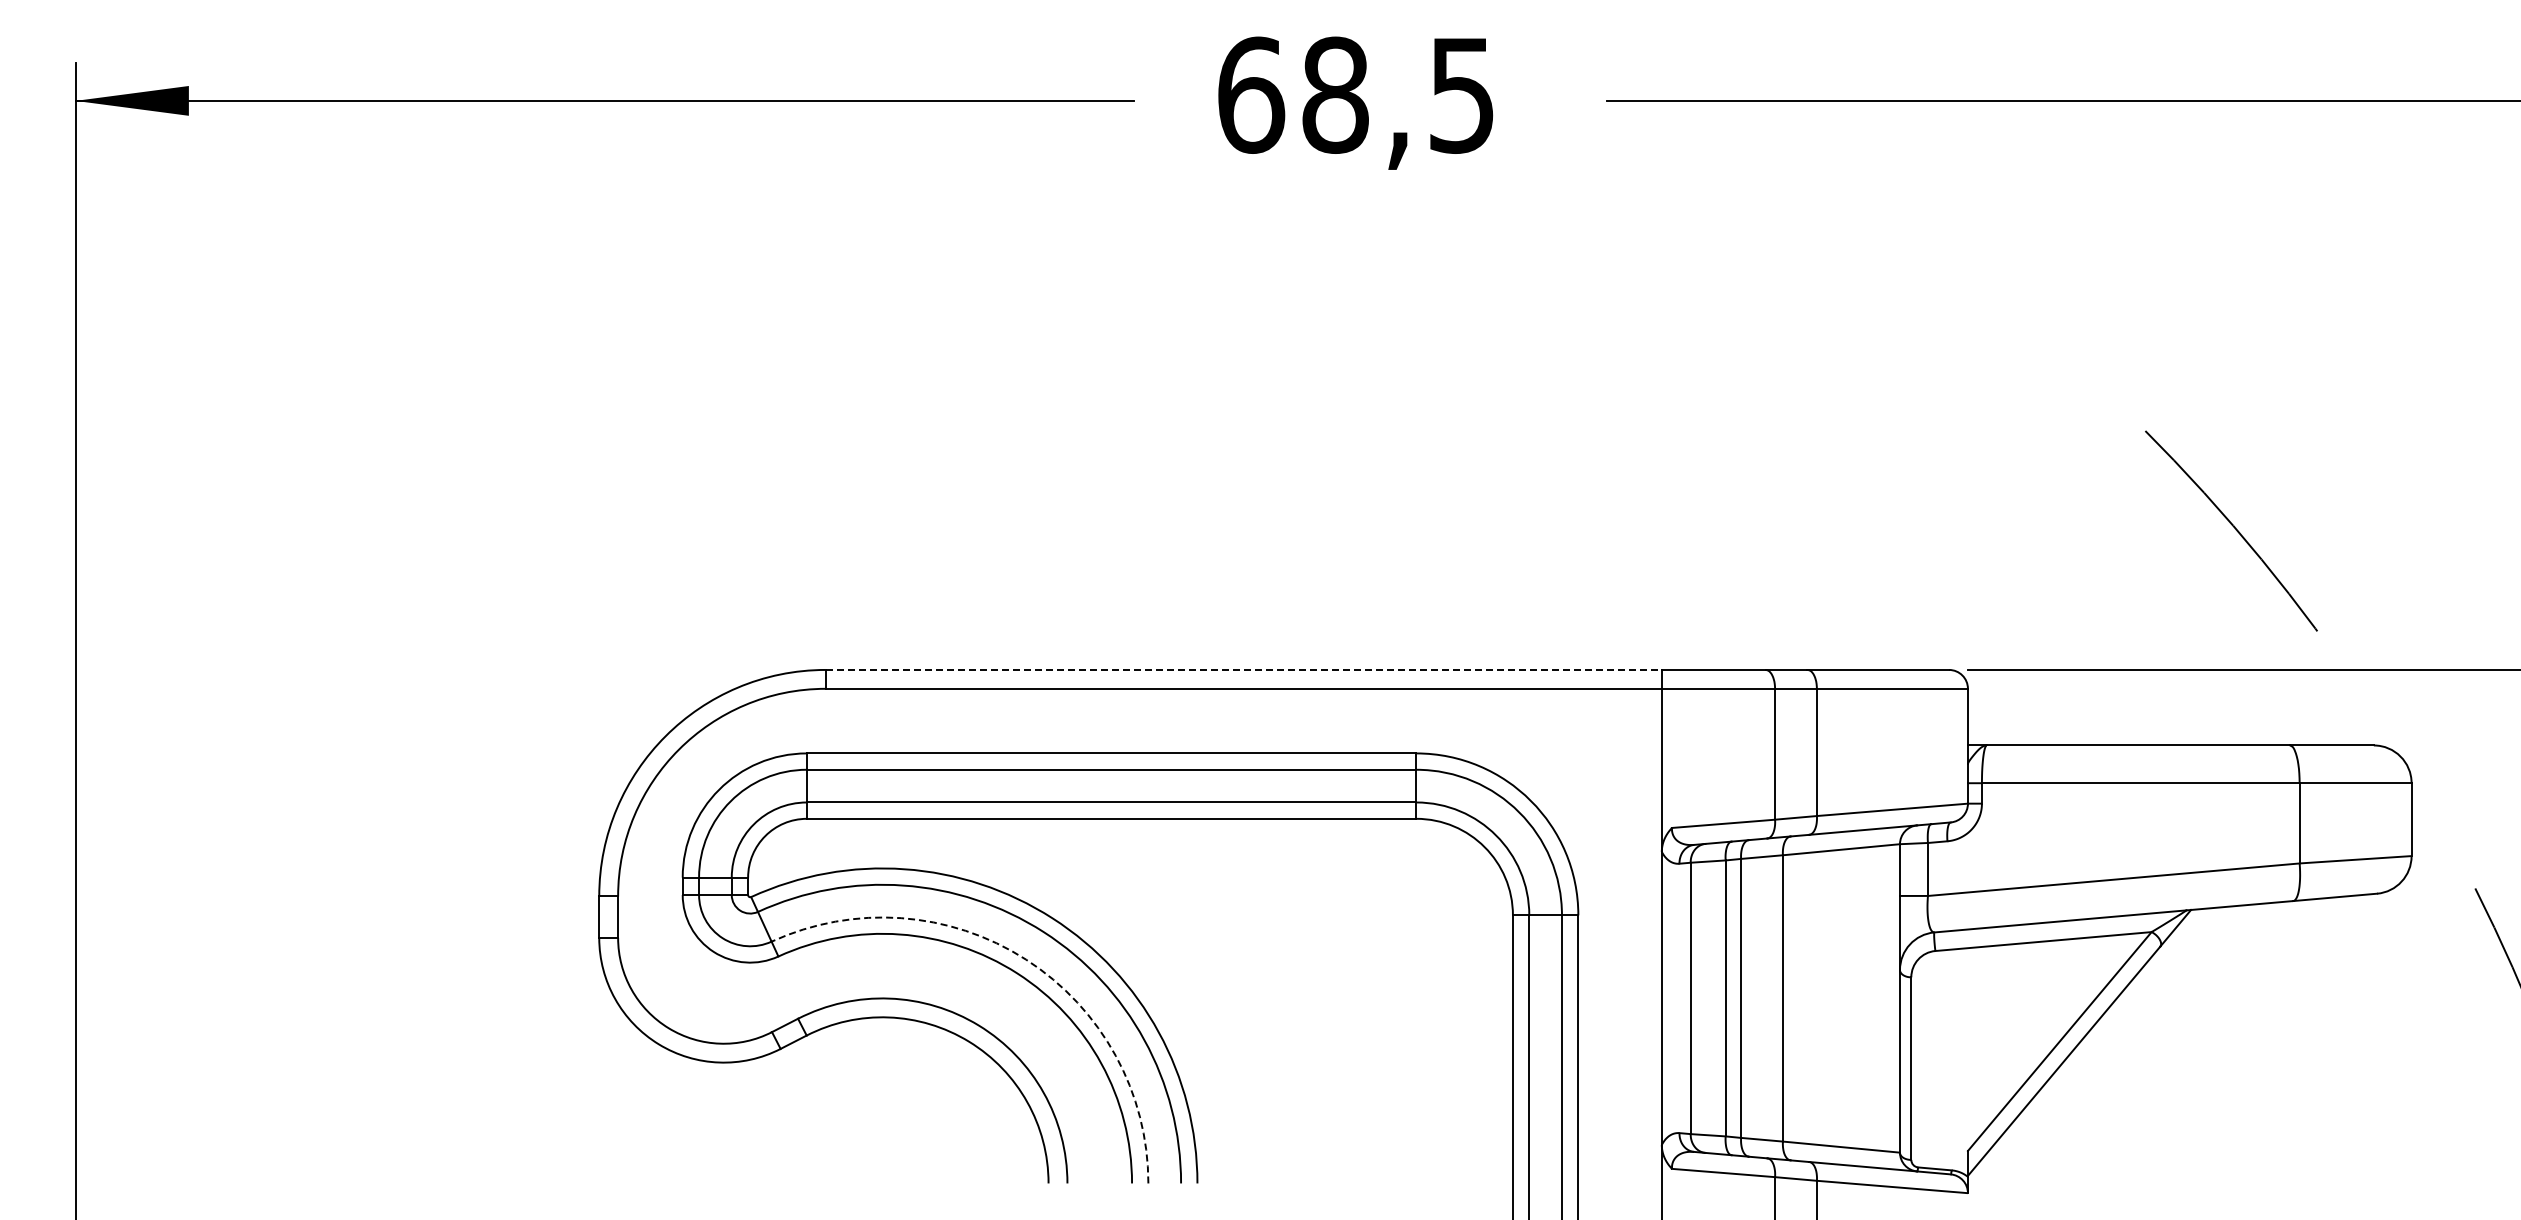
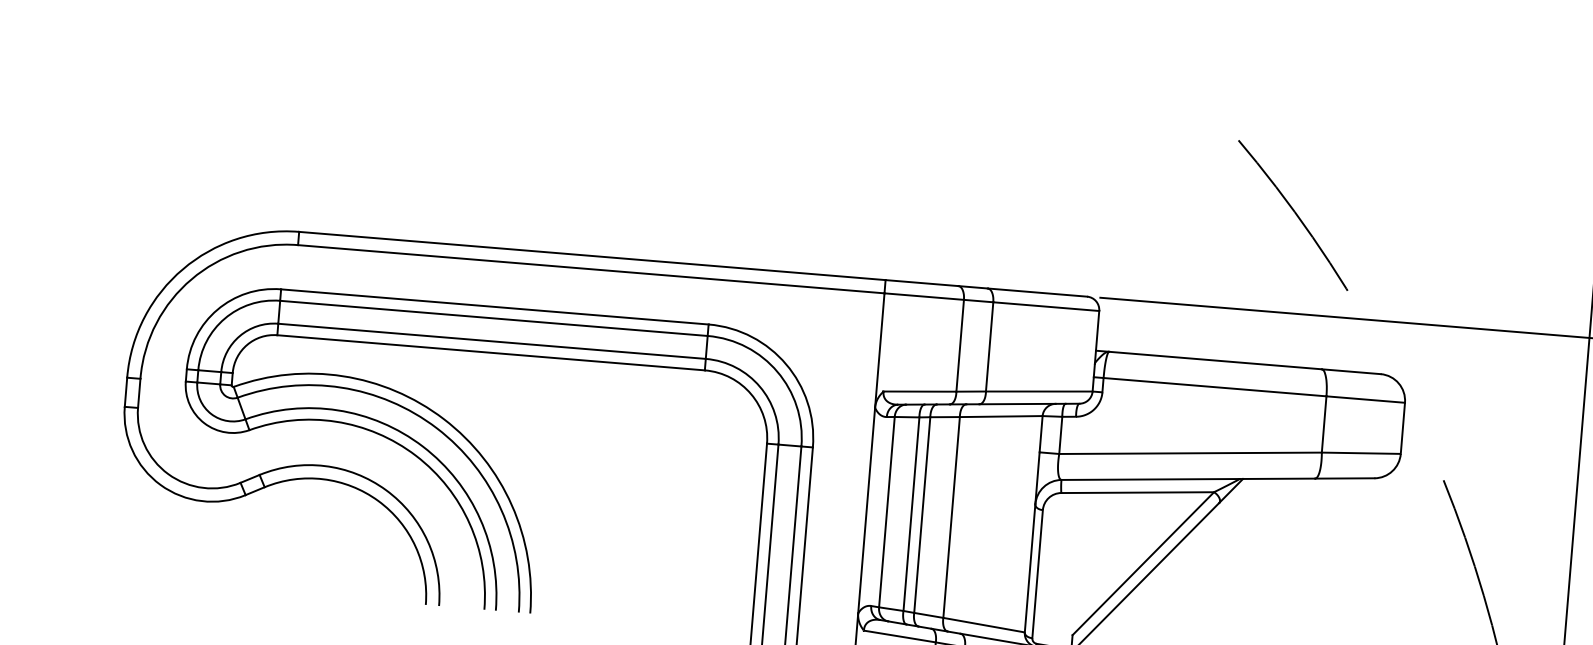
line: (1244, 669) -> (592, 255), dashed -> solid
arc: (1026, 959) -> (423, 446), dashed -> solid

